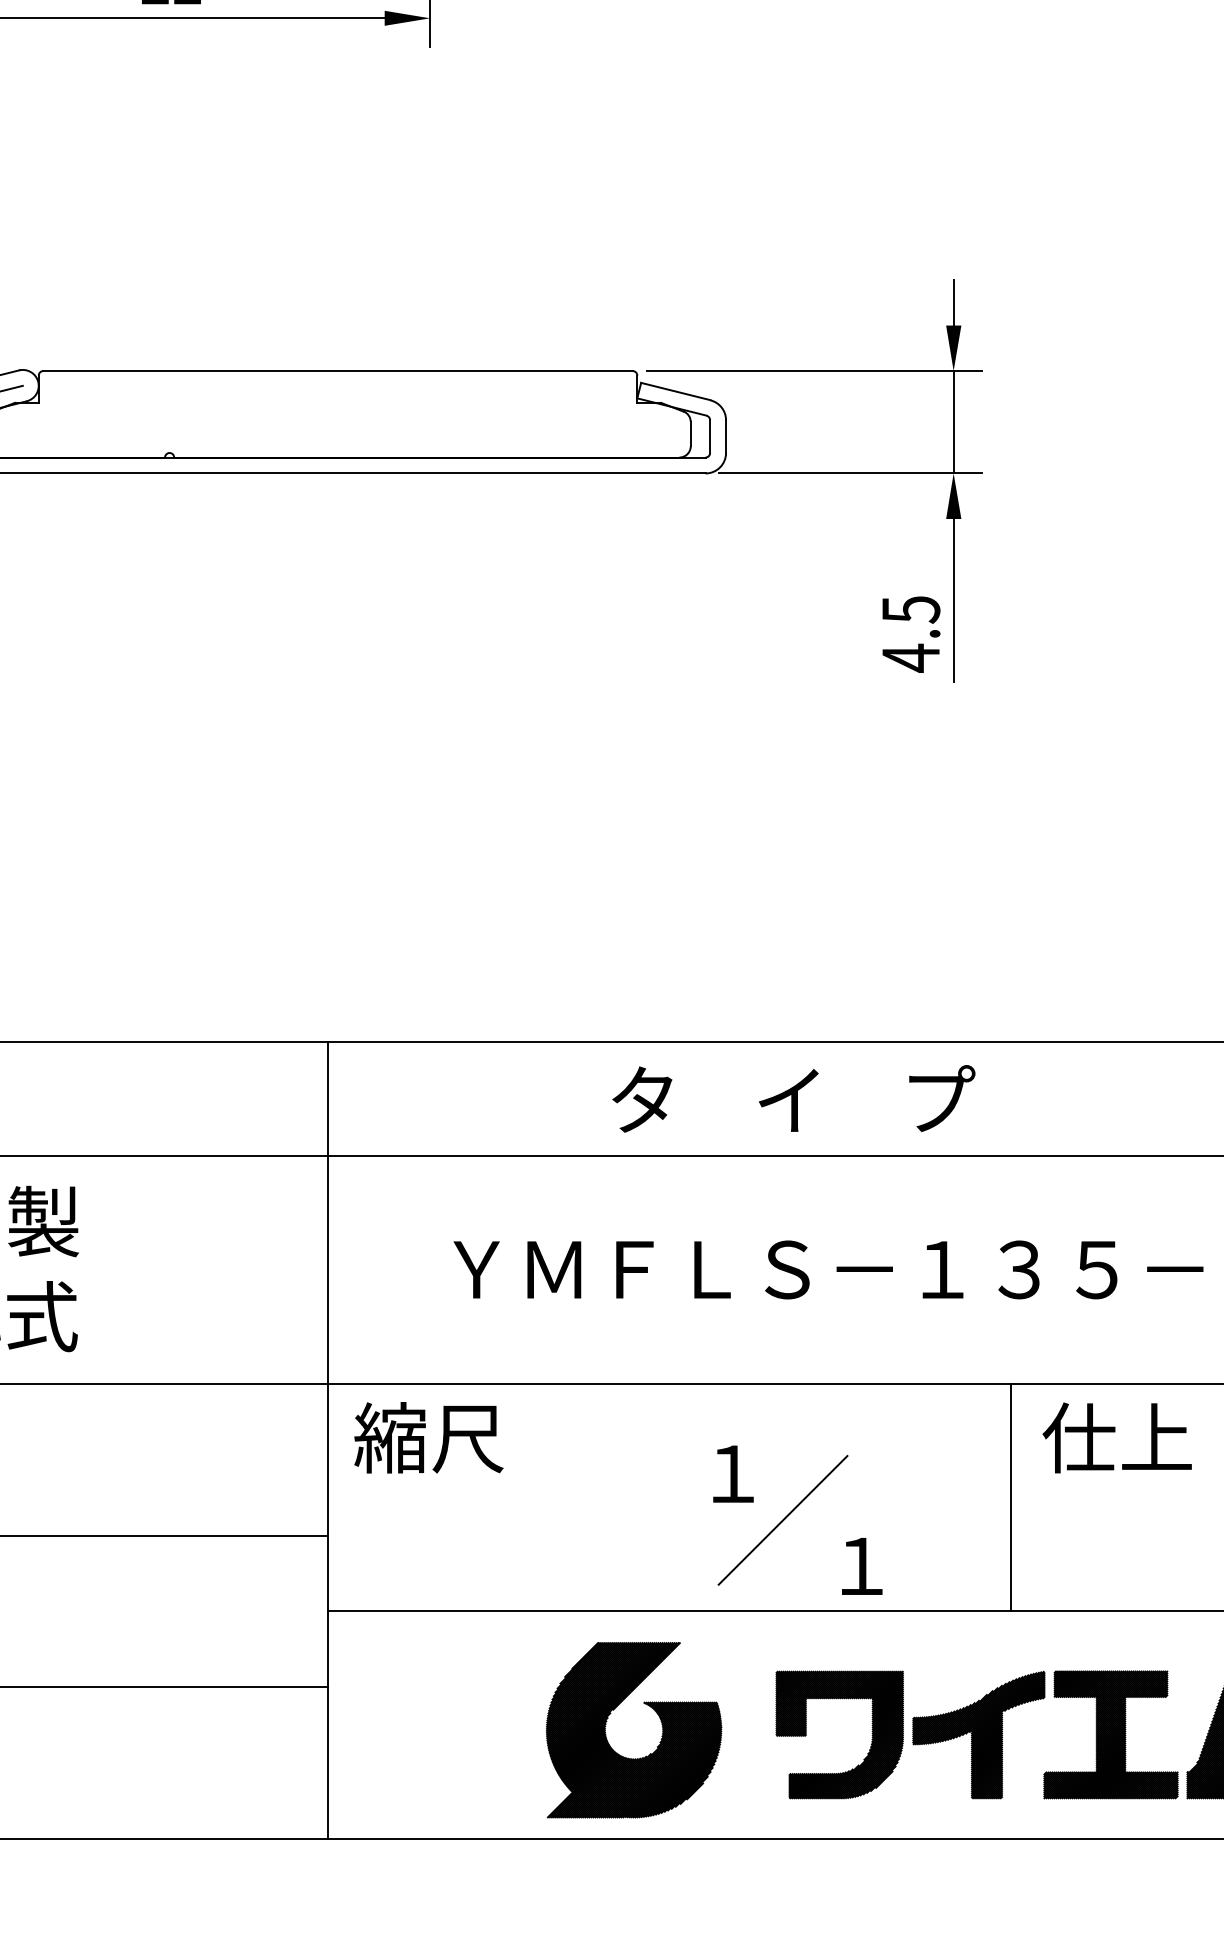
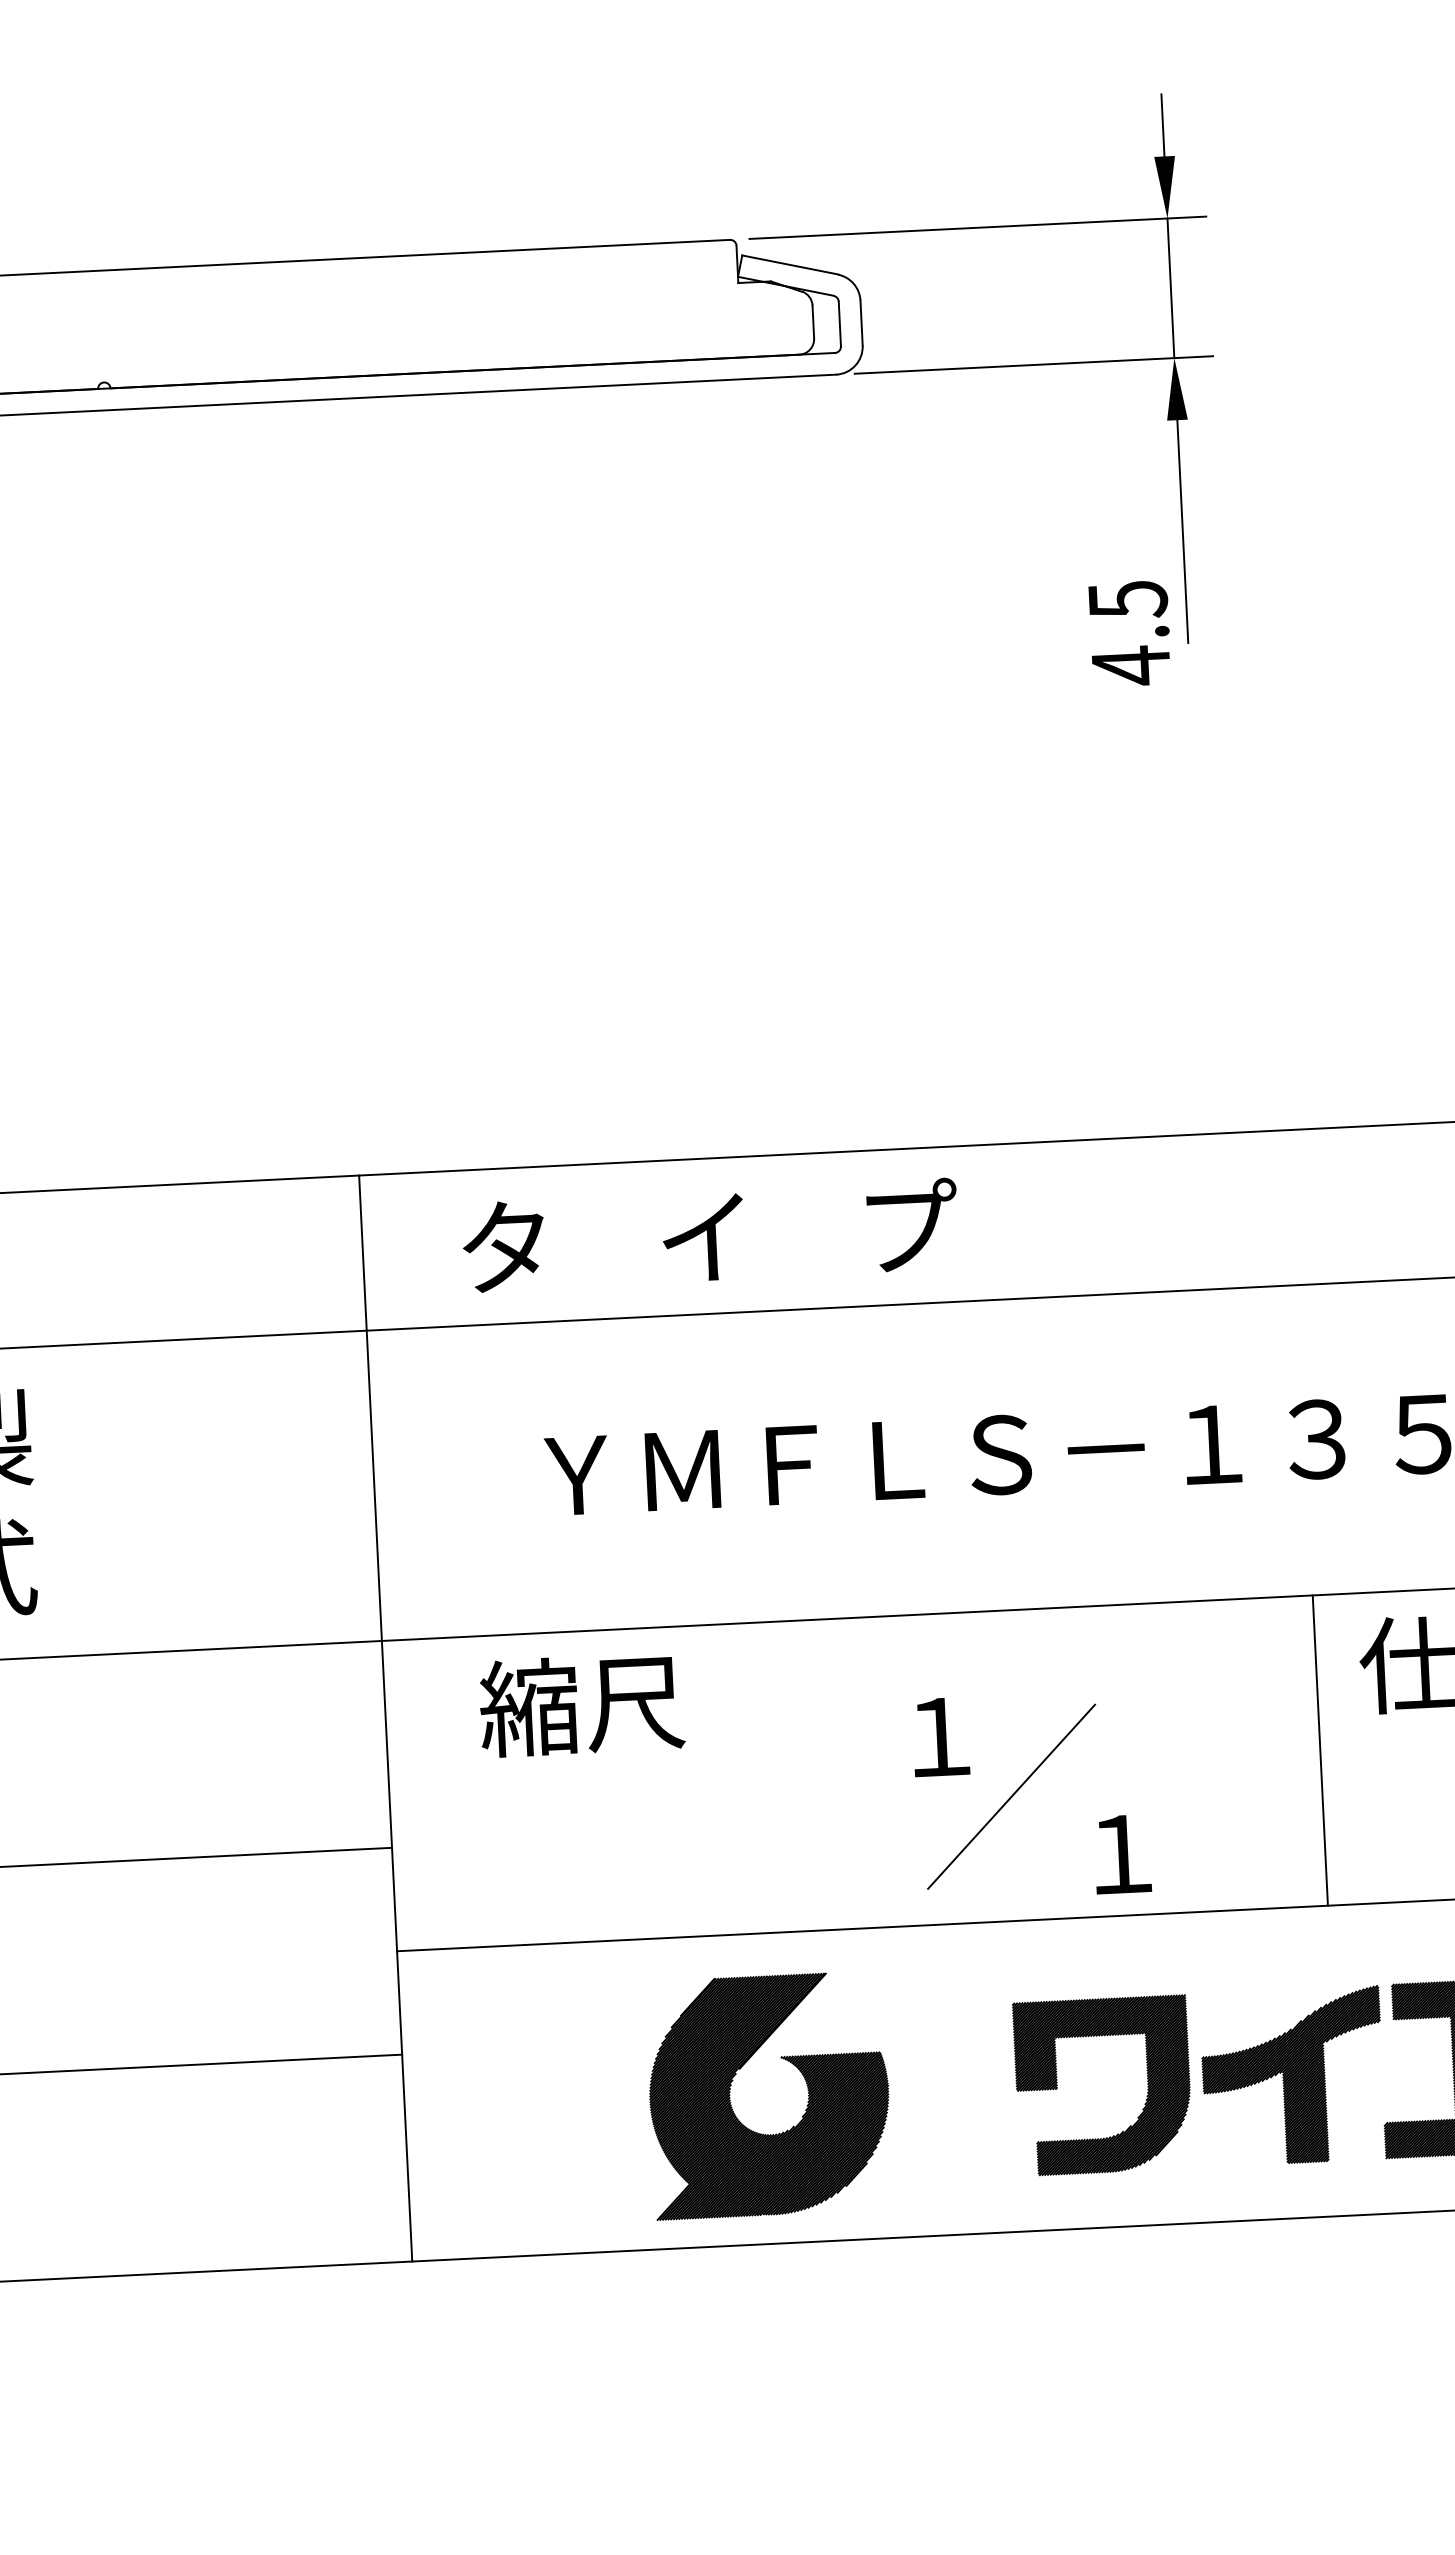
text: (911, 634) -> (1130, 633), moved
text: (793, 1098) -> (709, 1235), moved
text: (428, 1437) -> (581, 1704), moved
part: (660, 1721) -> (804, 2081), moved

